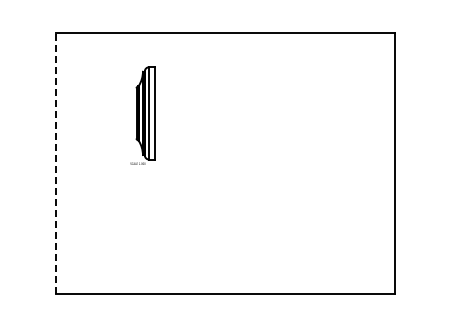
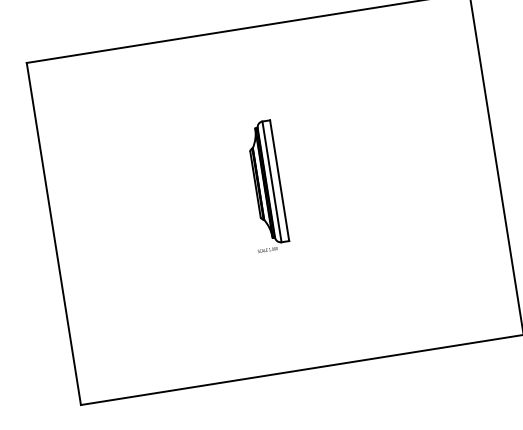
part: (142, 115) -> (263, 186), moved
line: (56, 163) -> (54, 233), dashed -> solid

